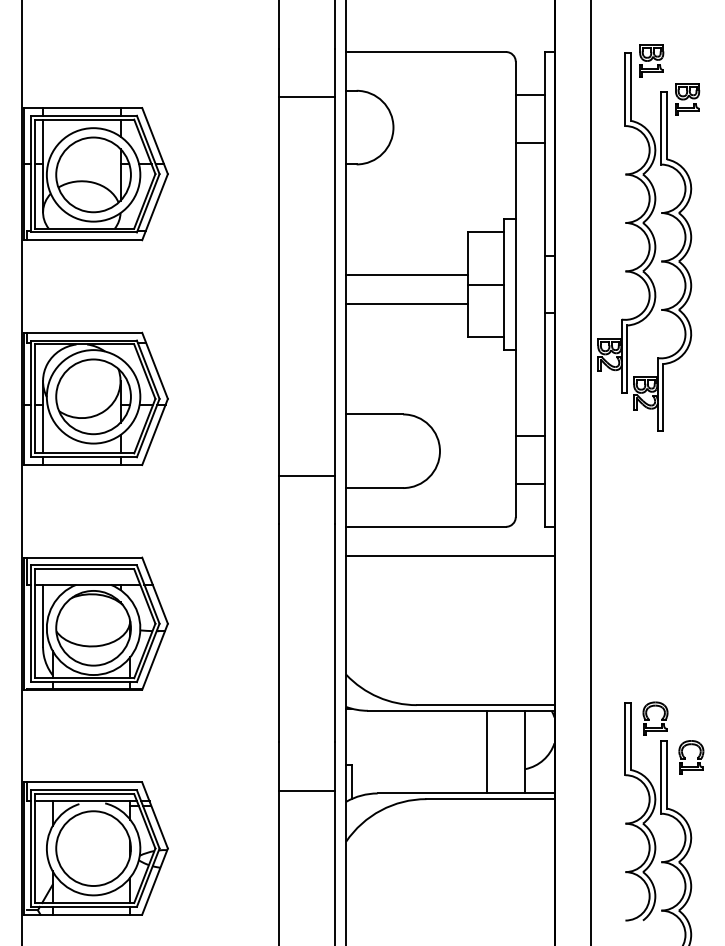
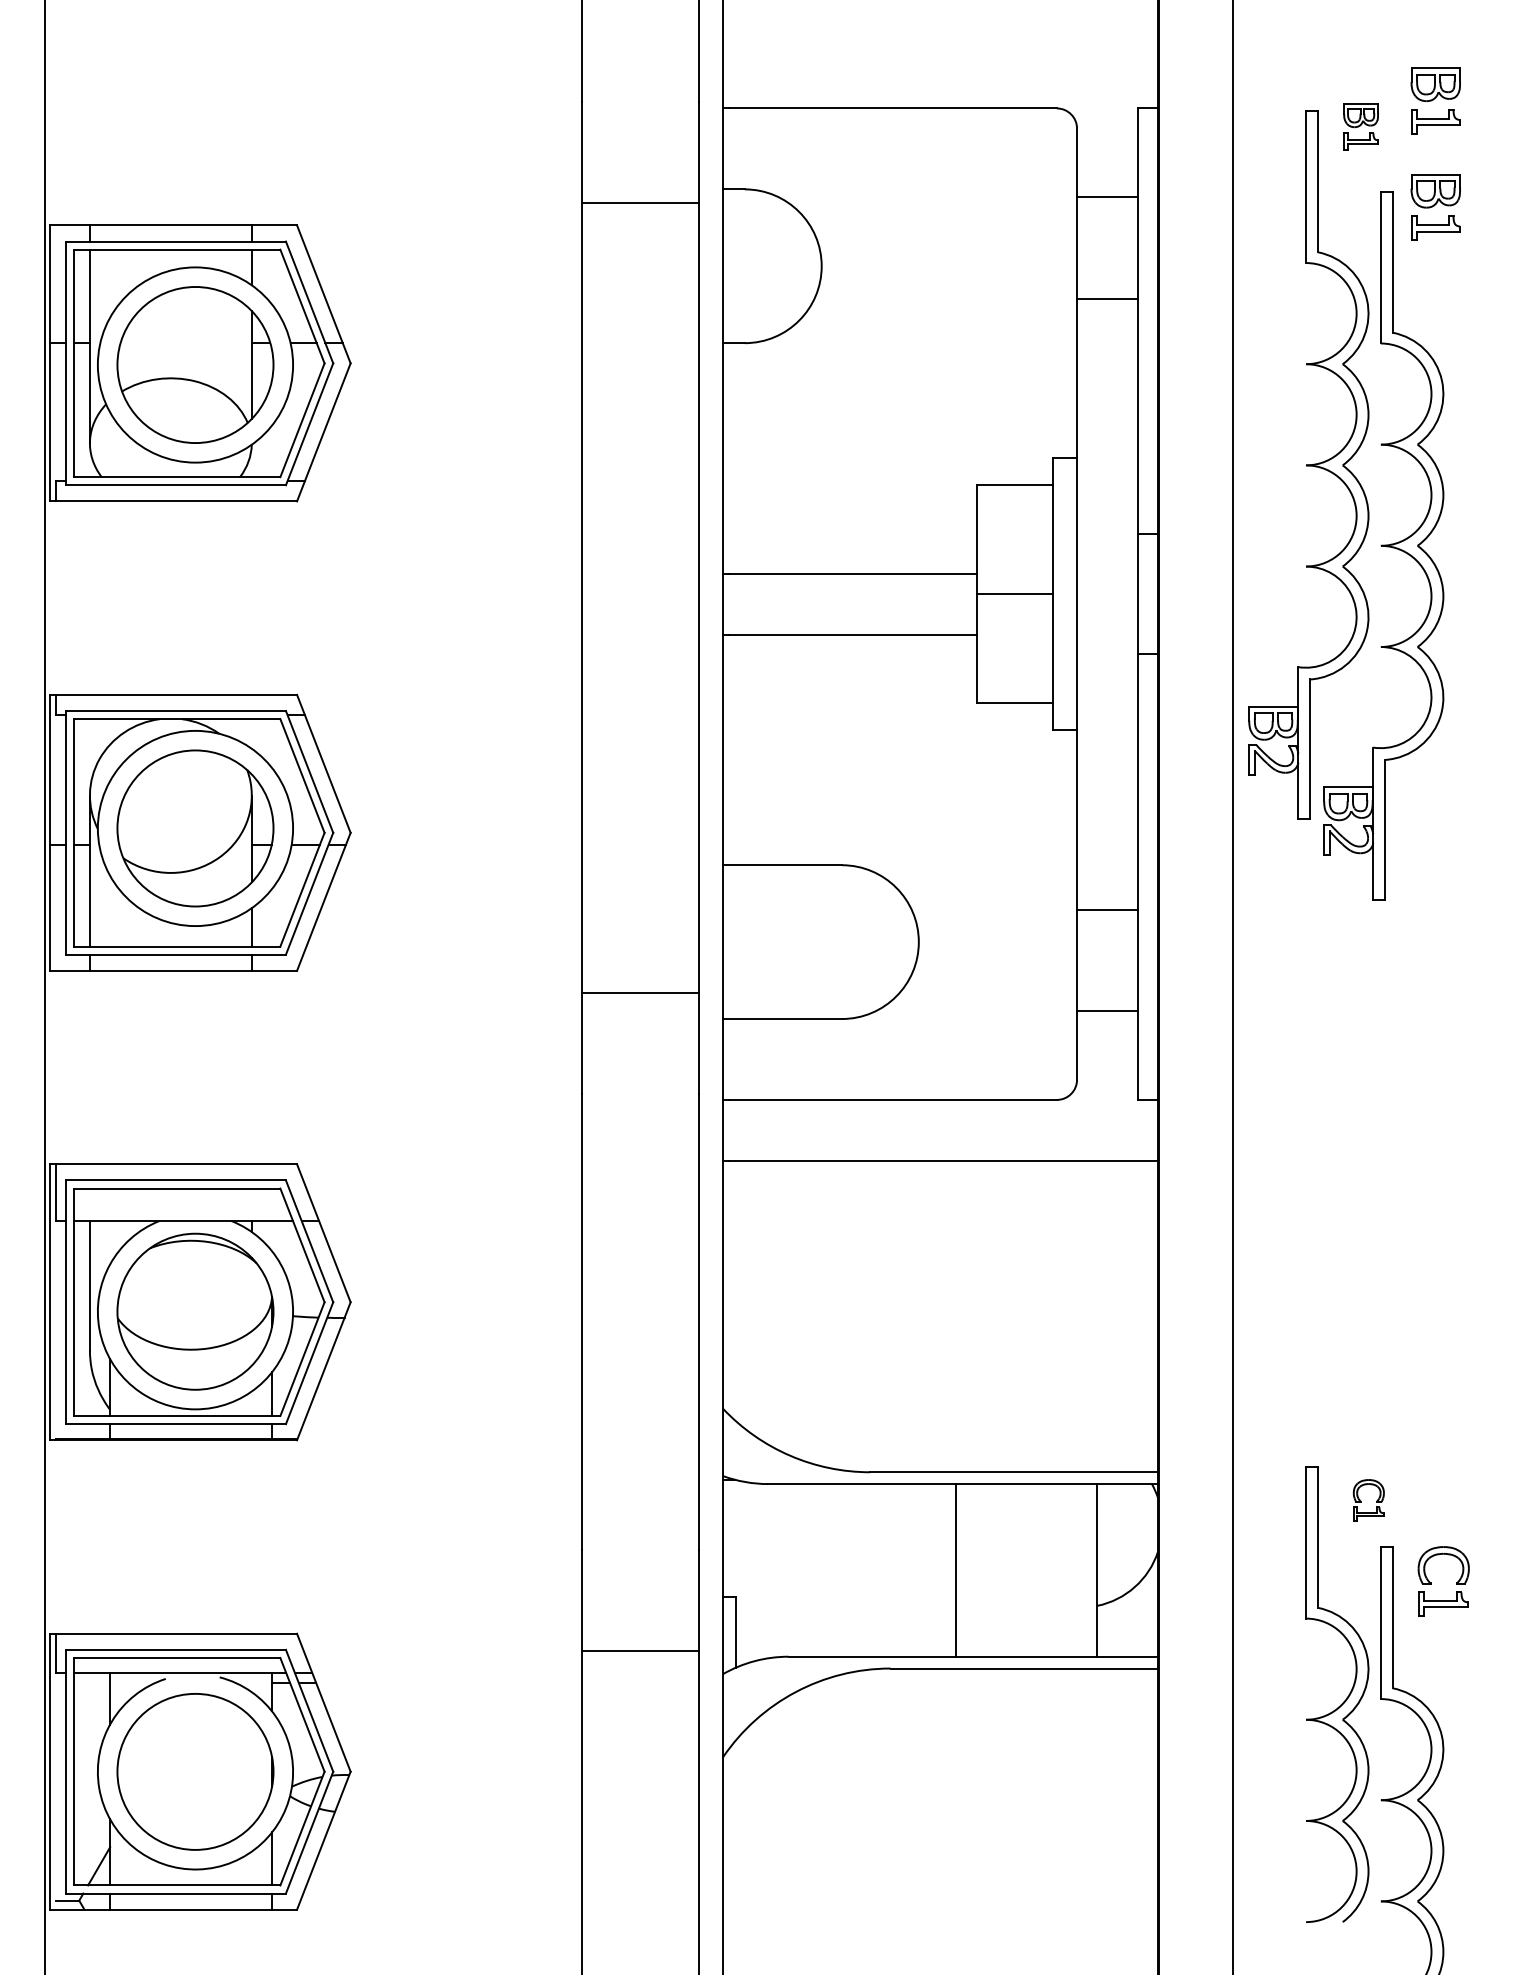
part: (687, 48) -> (1435, 101), added
part: (651, 60) -> (1360, 126), size x0.7
part: (655, 718) -> (1368, 1500), size x0.6
line: (486, 751) -> (955, 1569), moved

